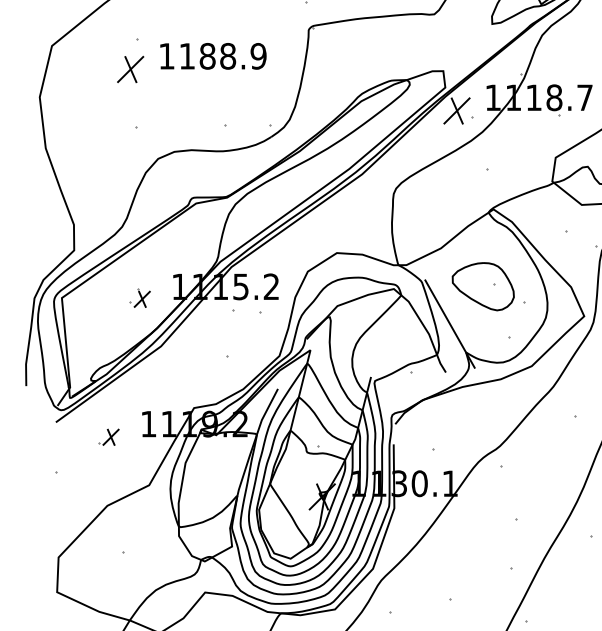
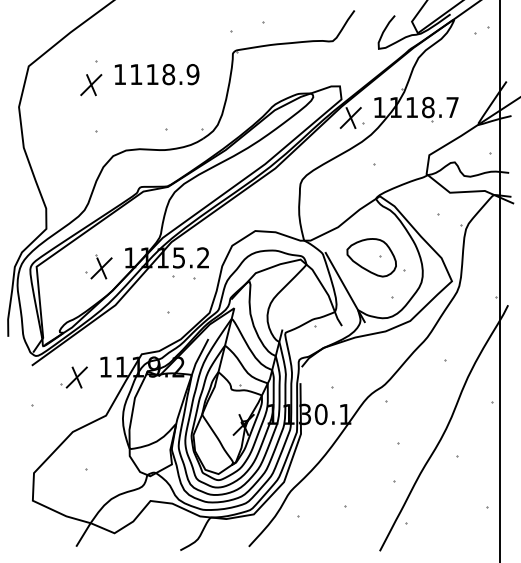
text: (207, 56) -> (152, 74), 1188.9 -> 1118.9
part: (139, 297) -> (98, 266), size x1.67
part: (108, 437) -> (73, 377), size x1.67

